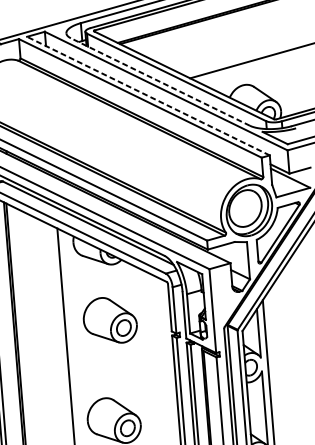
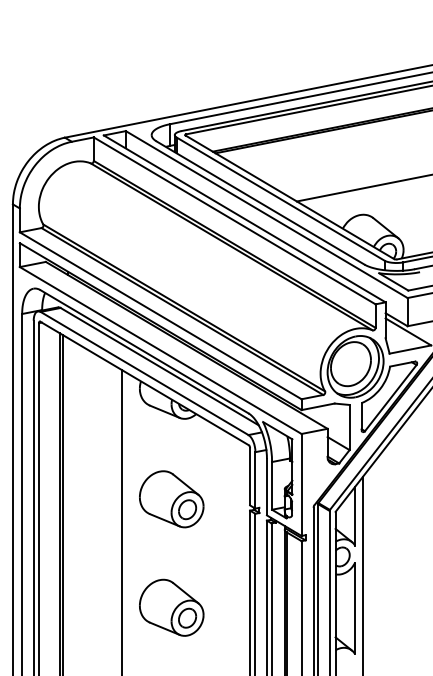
line: (160, 82) -> (260, 203), dashed -> solid
line: (148, 95) -> (244, 218), dashed -> solid
part: (110, 320) -> (171, 499), moved

